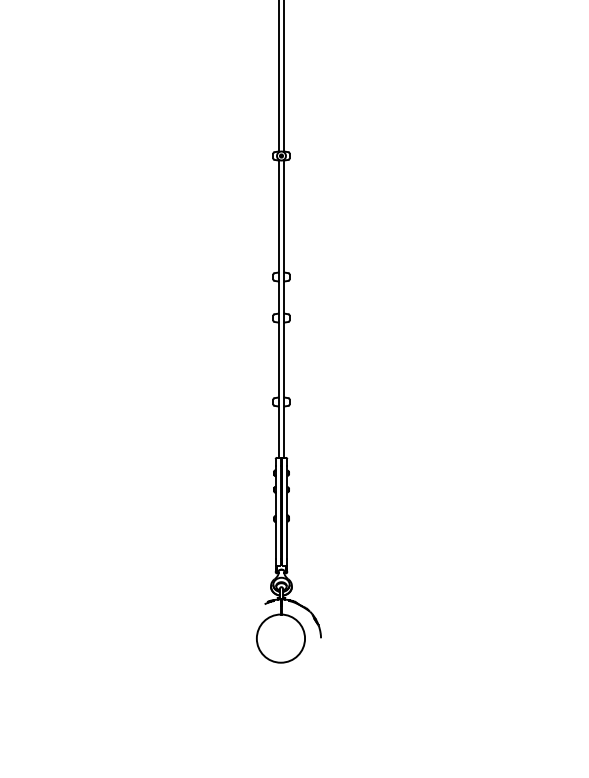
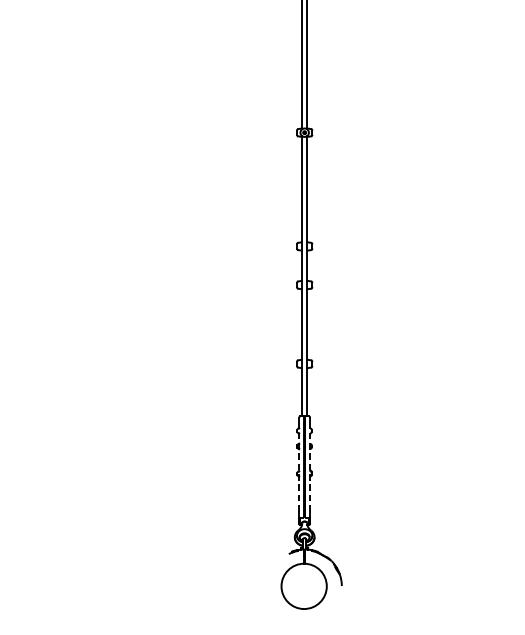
line: (275, 512) -> (299, 467), solid -> dashed
line: (287, 512) -> (310, 467), solid -> dashed

